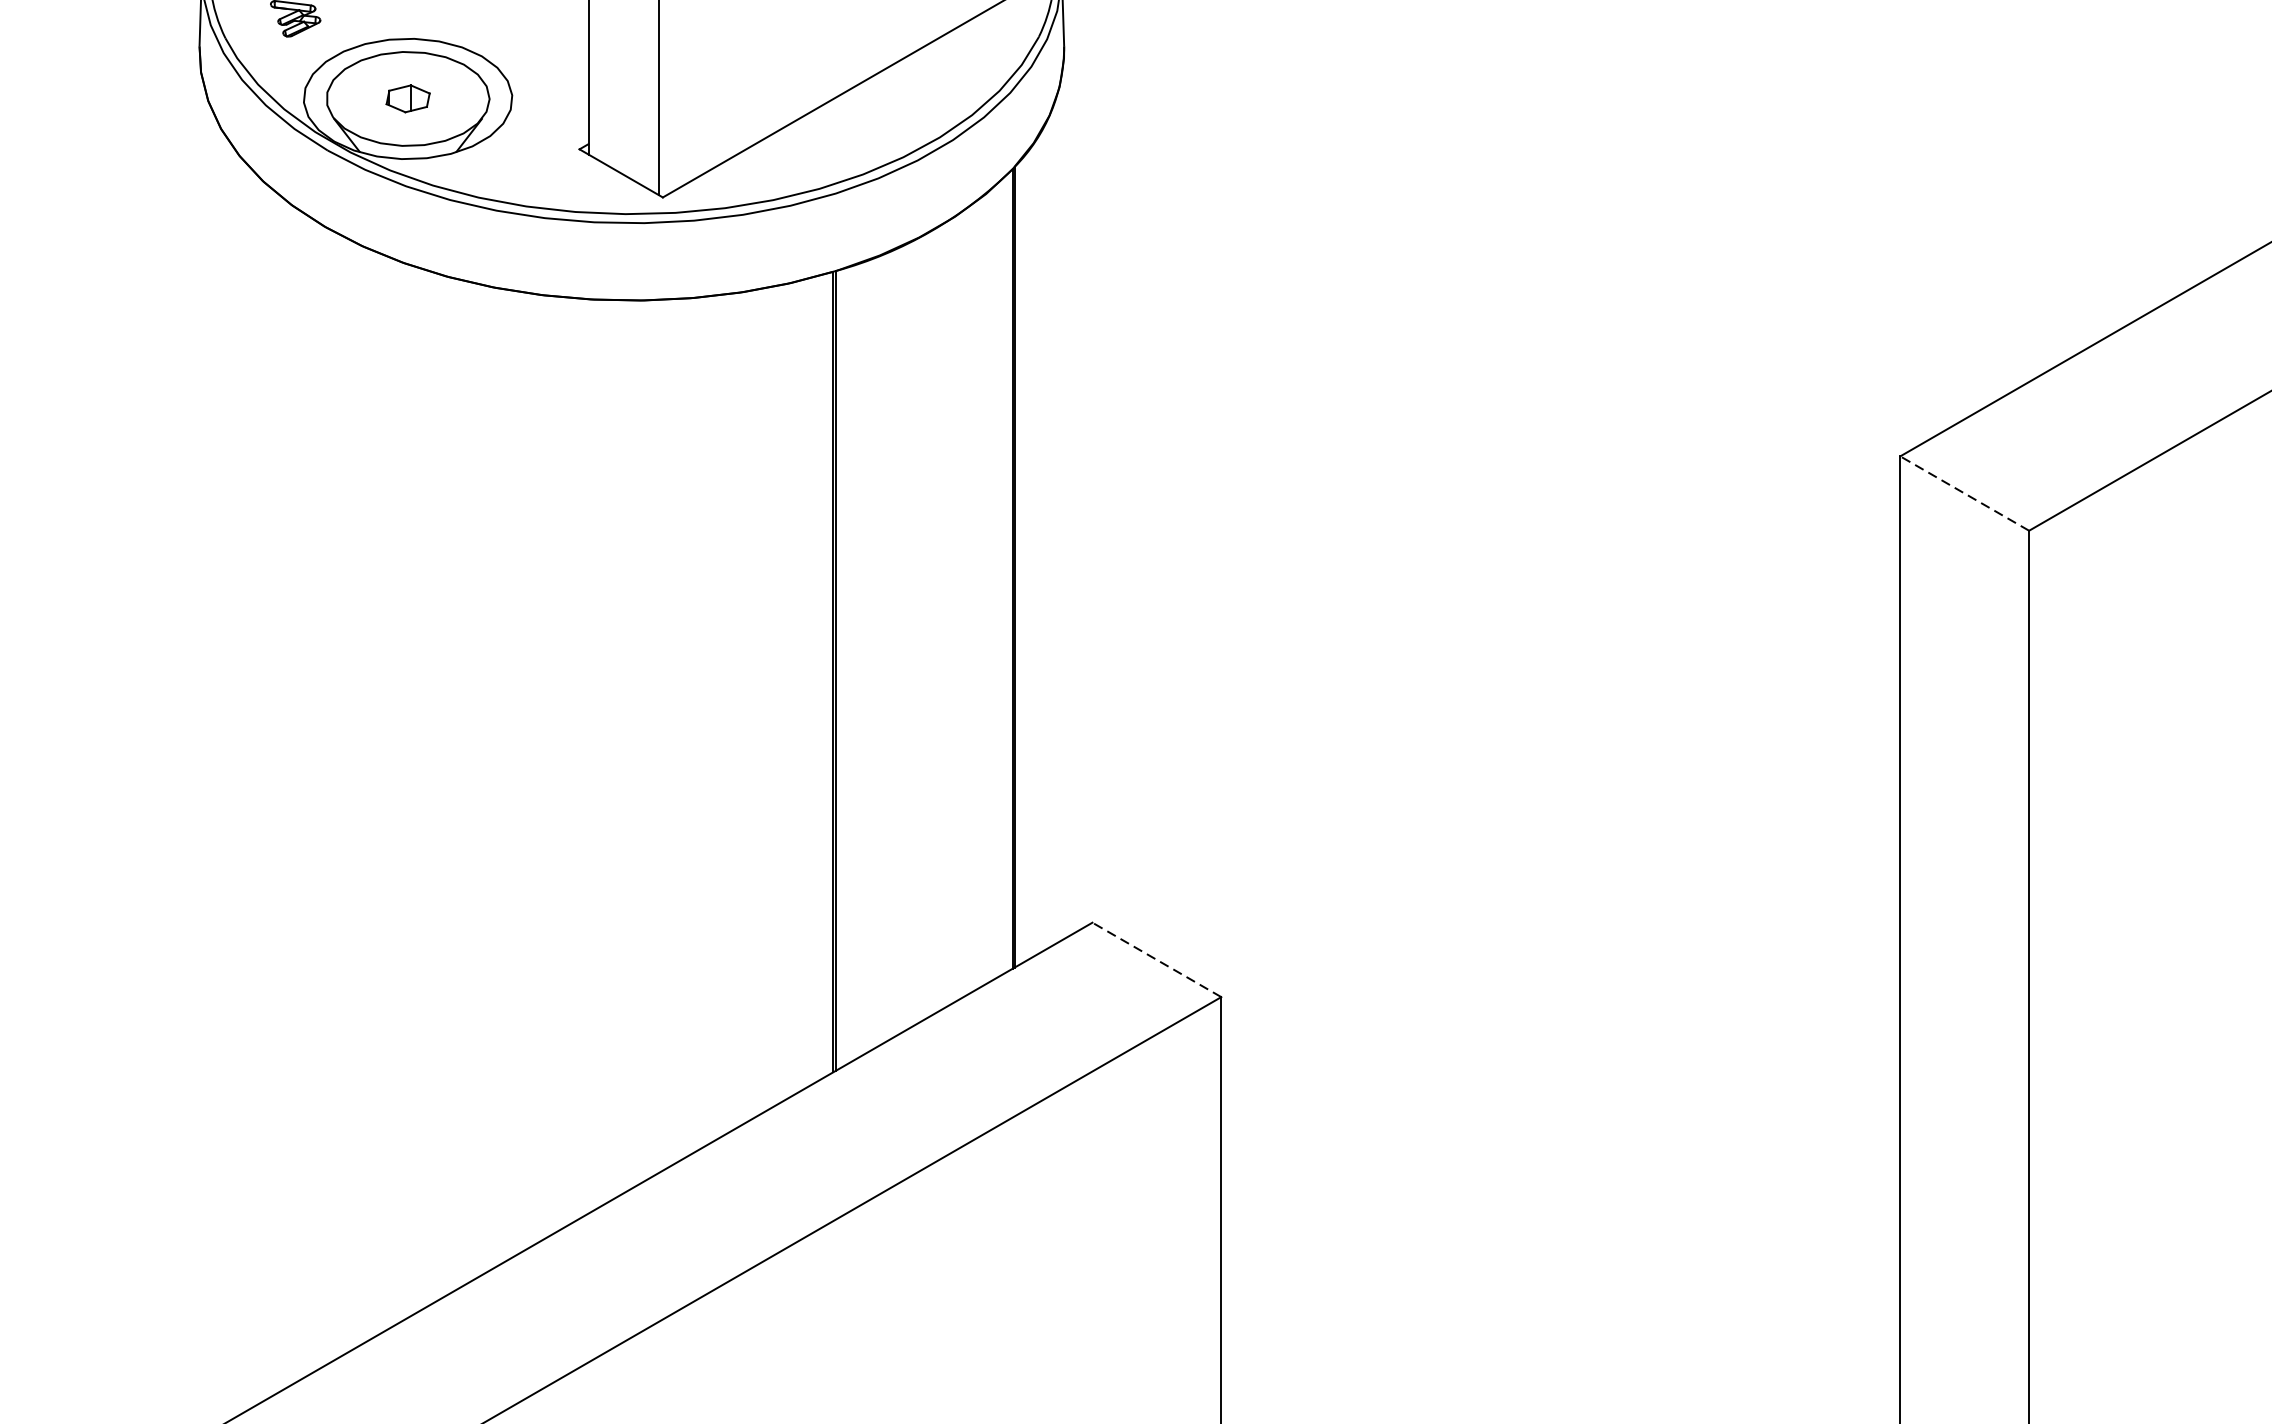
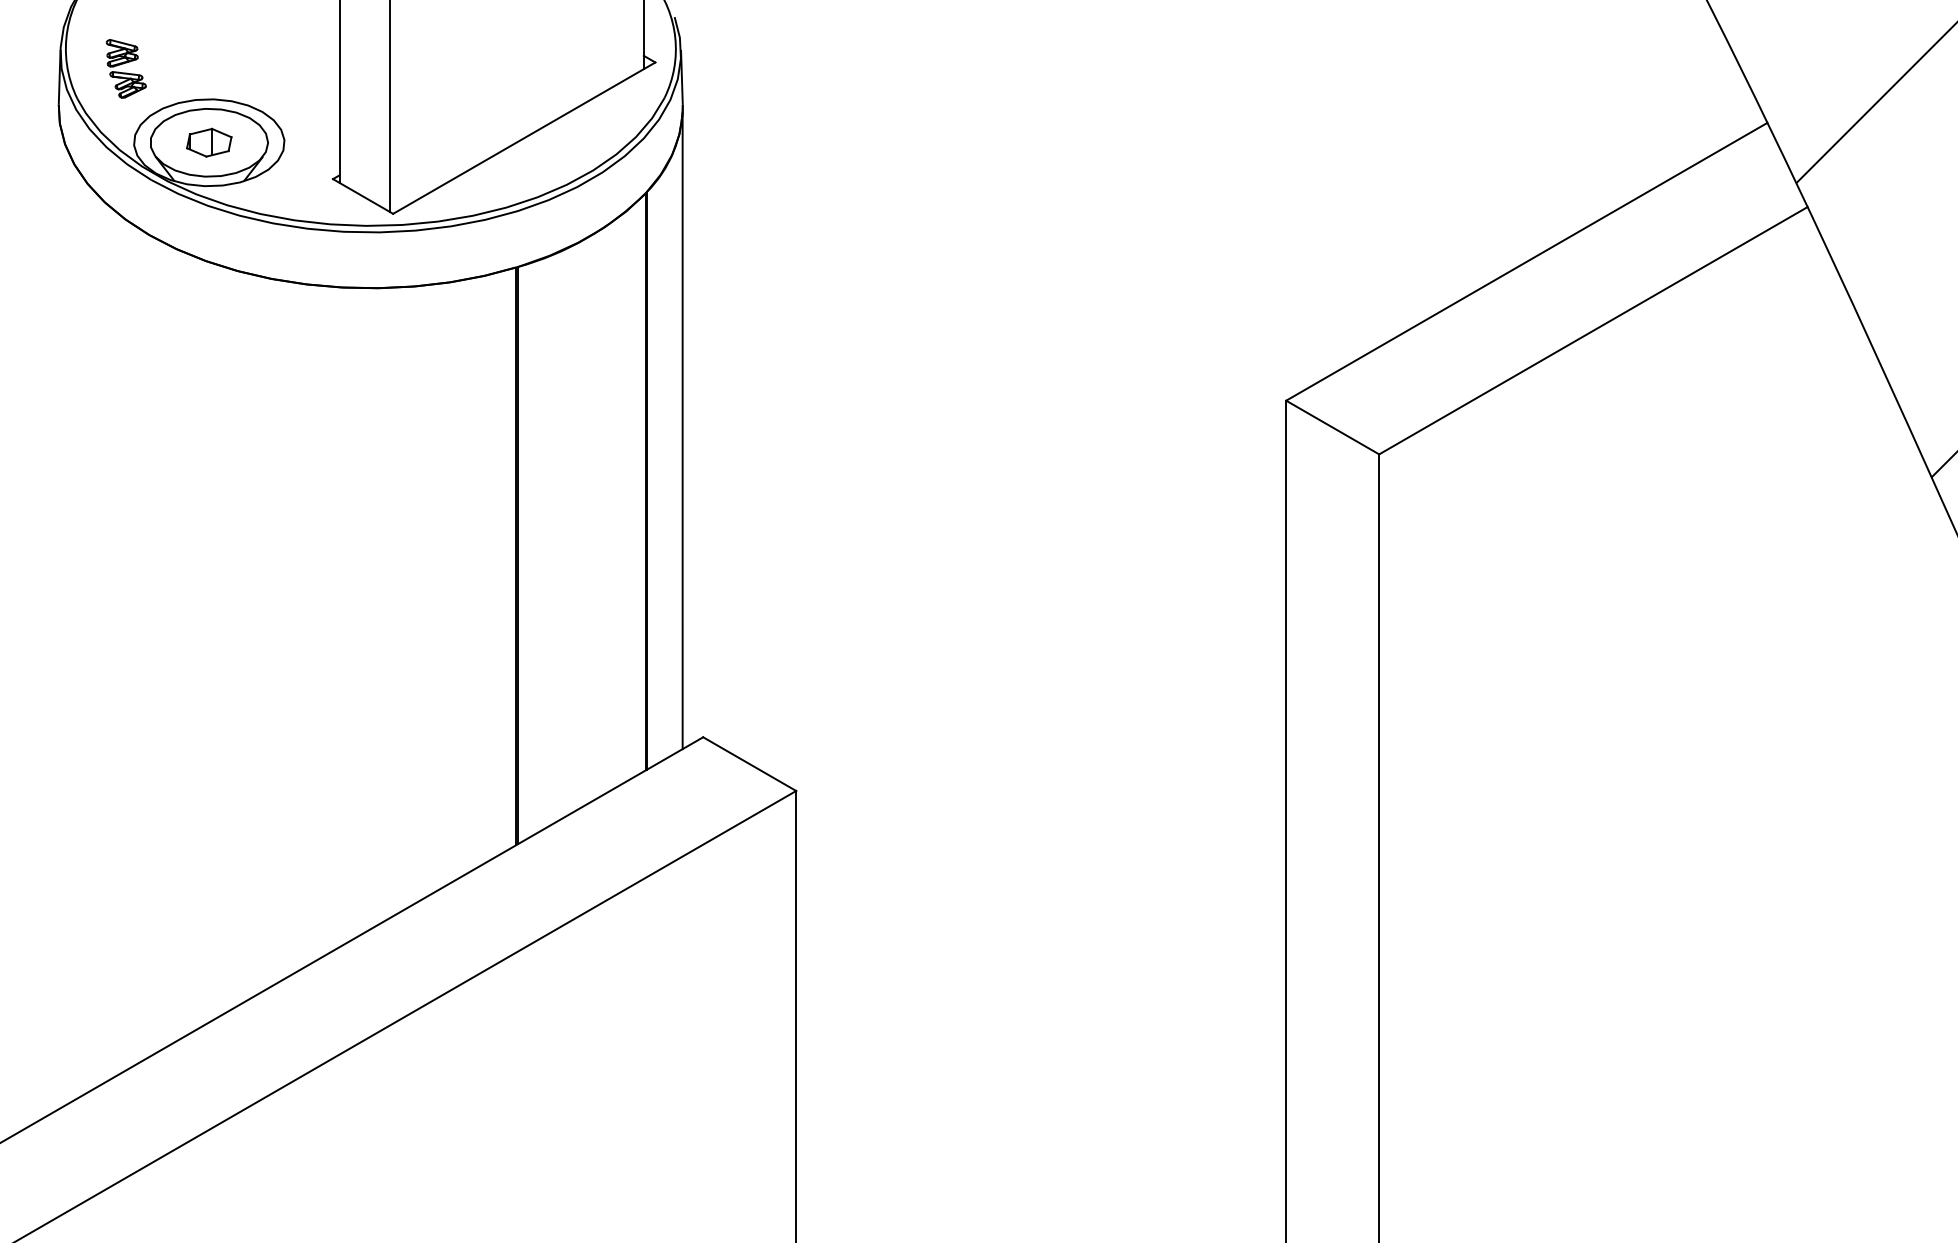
part: (408, 98) -> (209, 142), size x1.43
line: (1964, 493) -> (1332, 427), dashed -> solid
line: (1063, 499) -> (682, 431), added
line: (1156, 960) -> (749, 764), dashed -> solid

